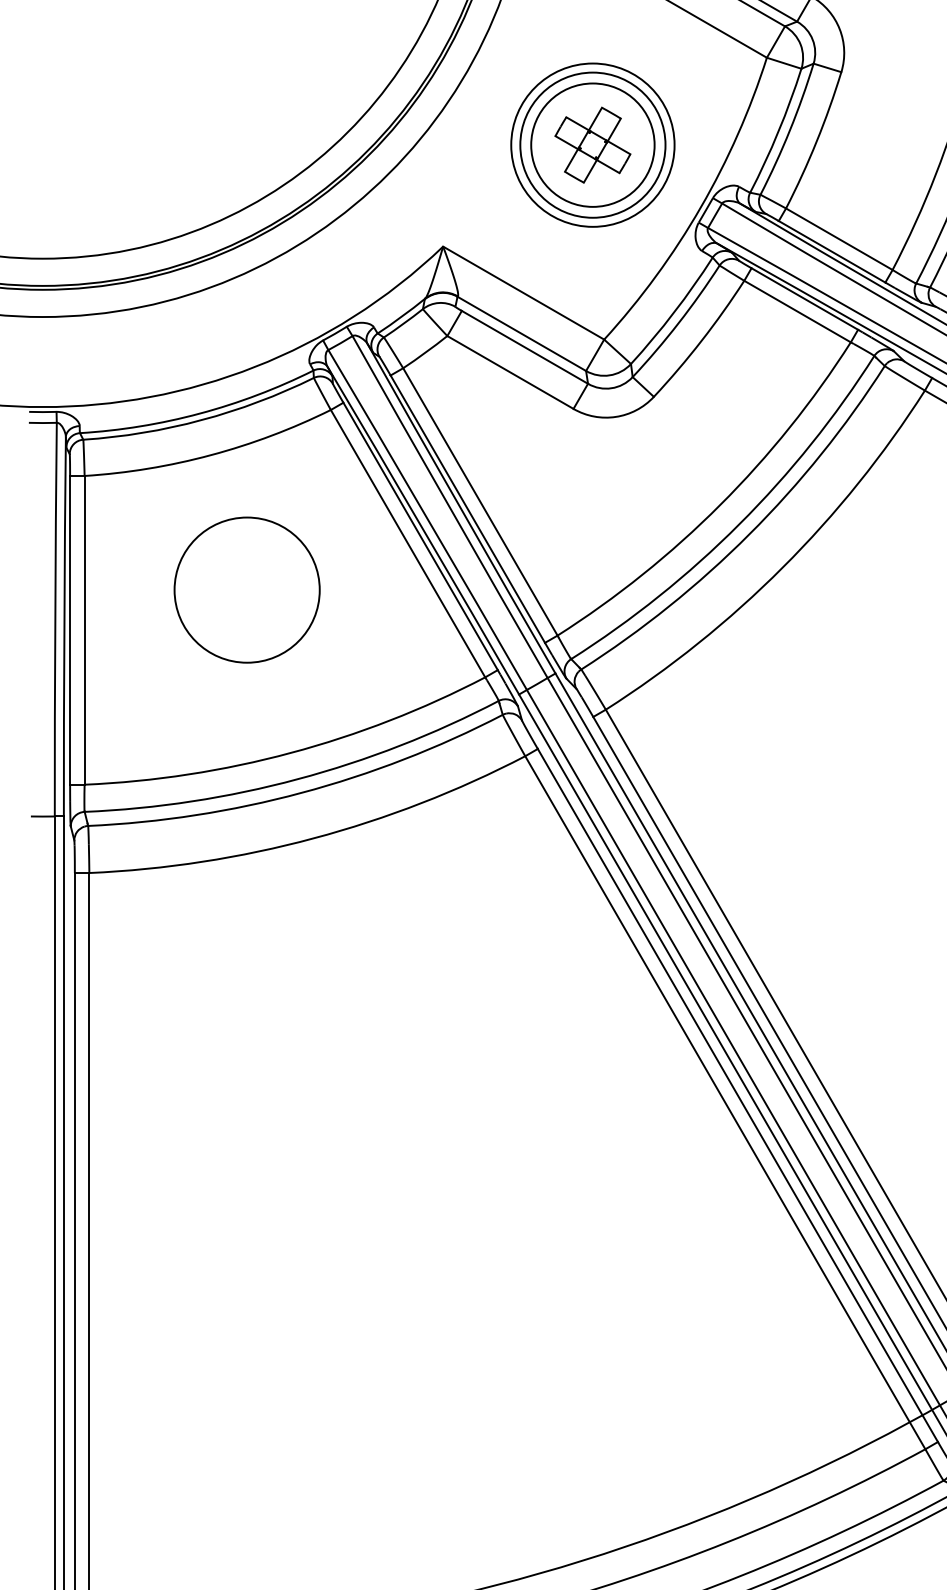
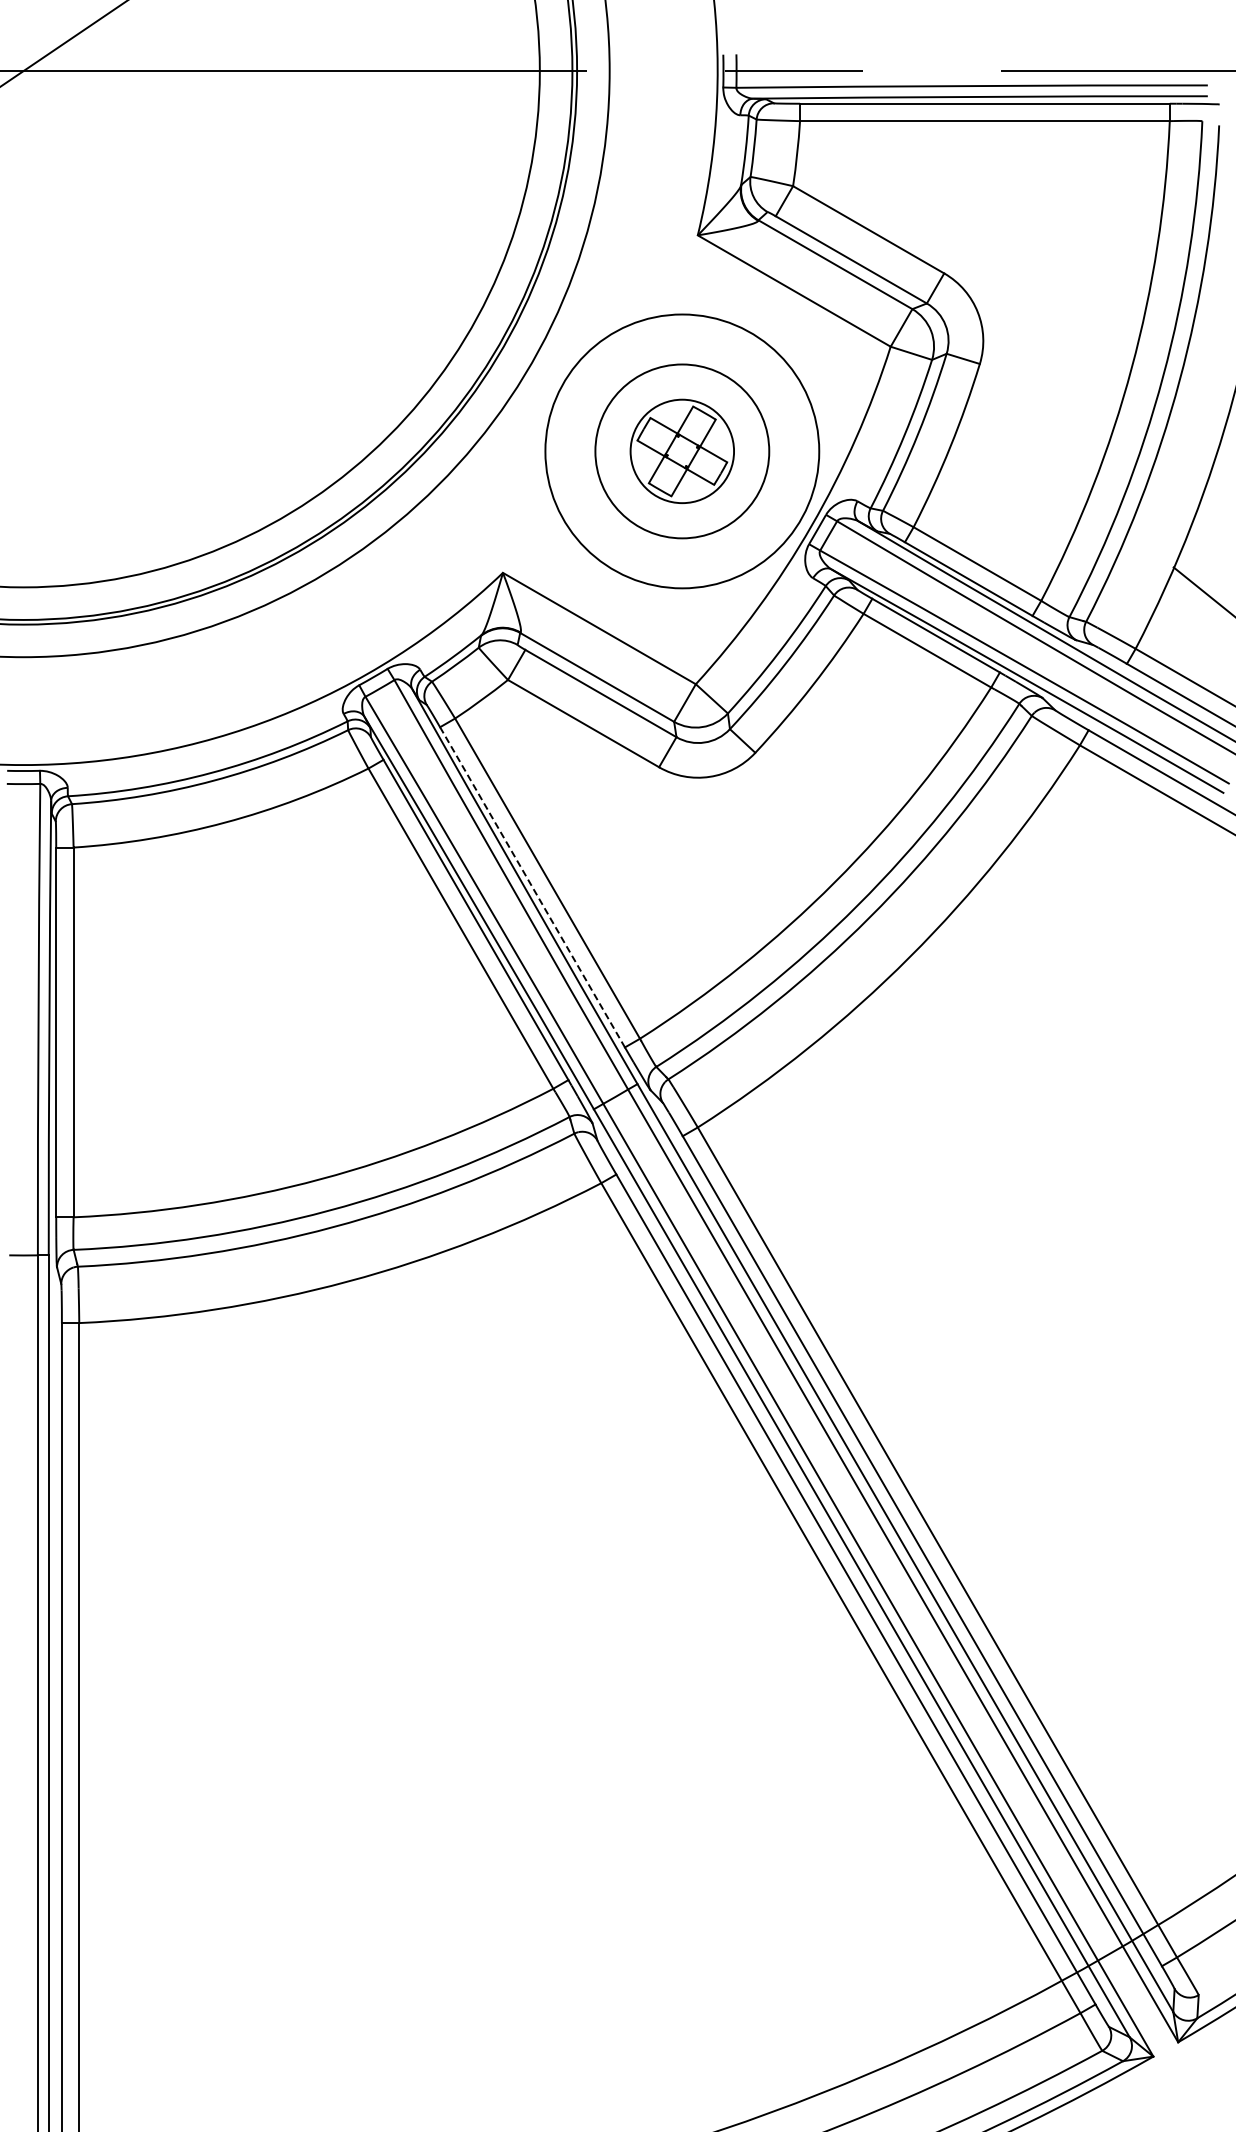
circle: (593, 145) -> (682, 451), size x0.7
circle: (593, 145) -> (682, 451), size x1.4
line: (467, 509) -> (532, 887), solid -> dashed
circle: (247, 590) -> (268, 984), removed

